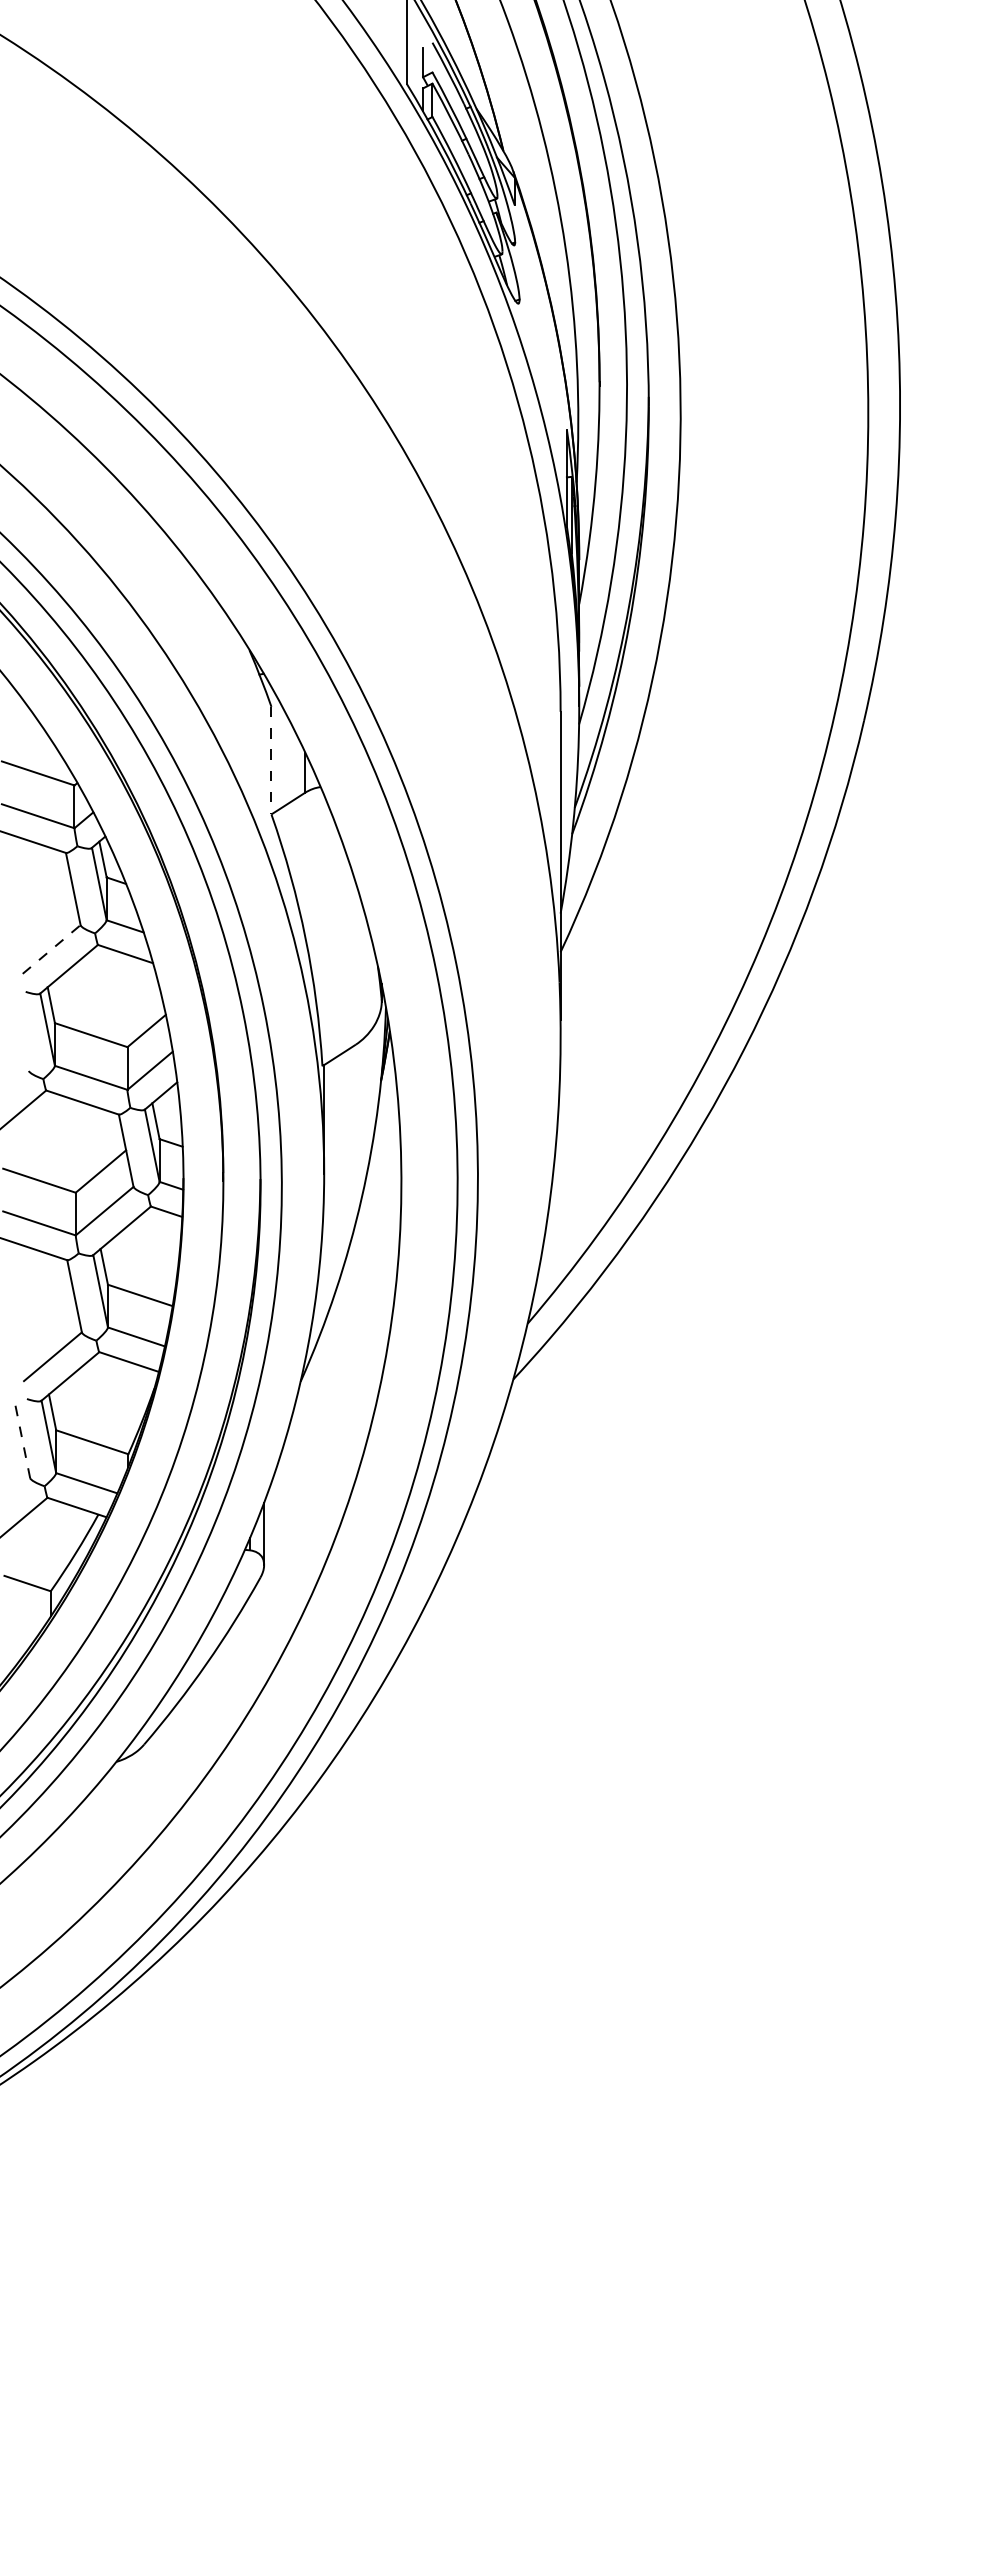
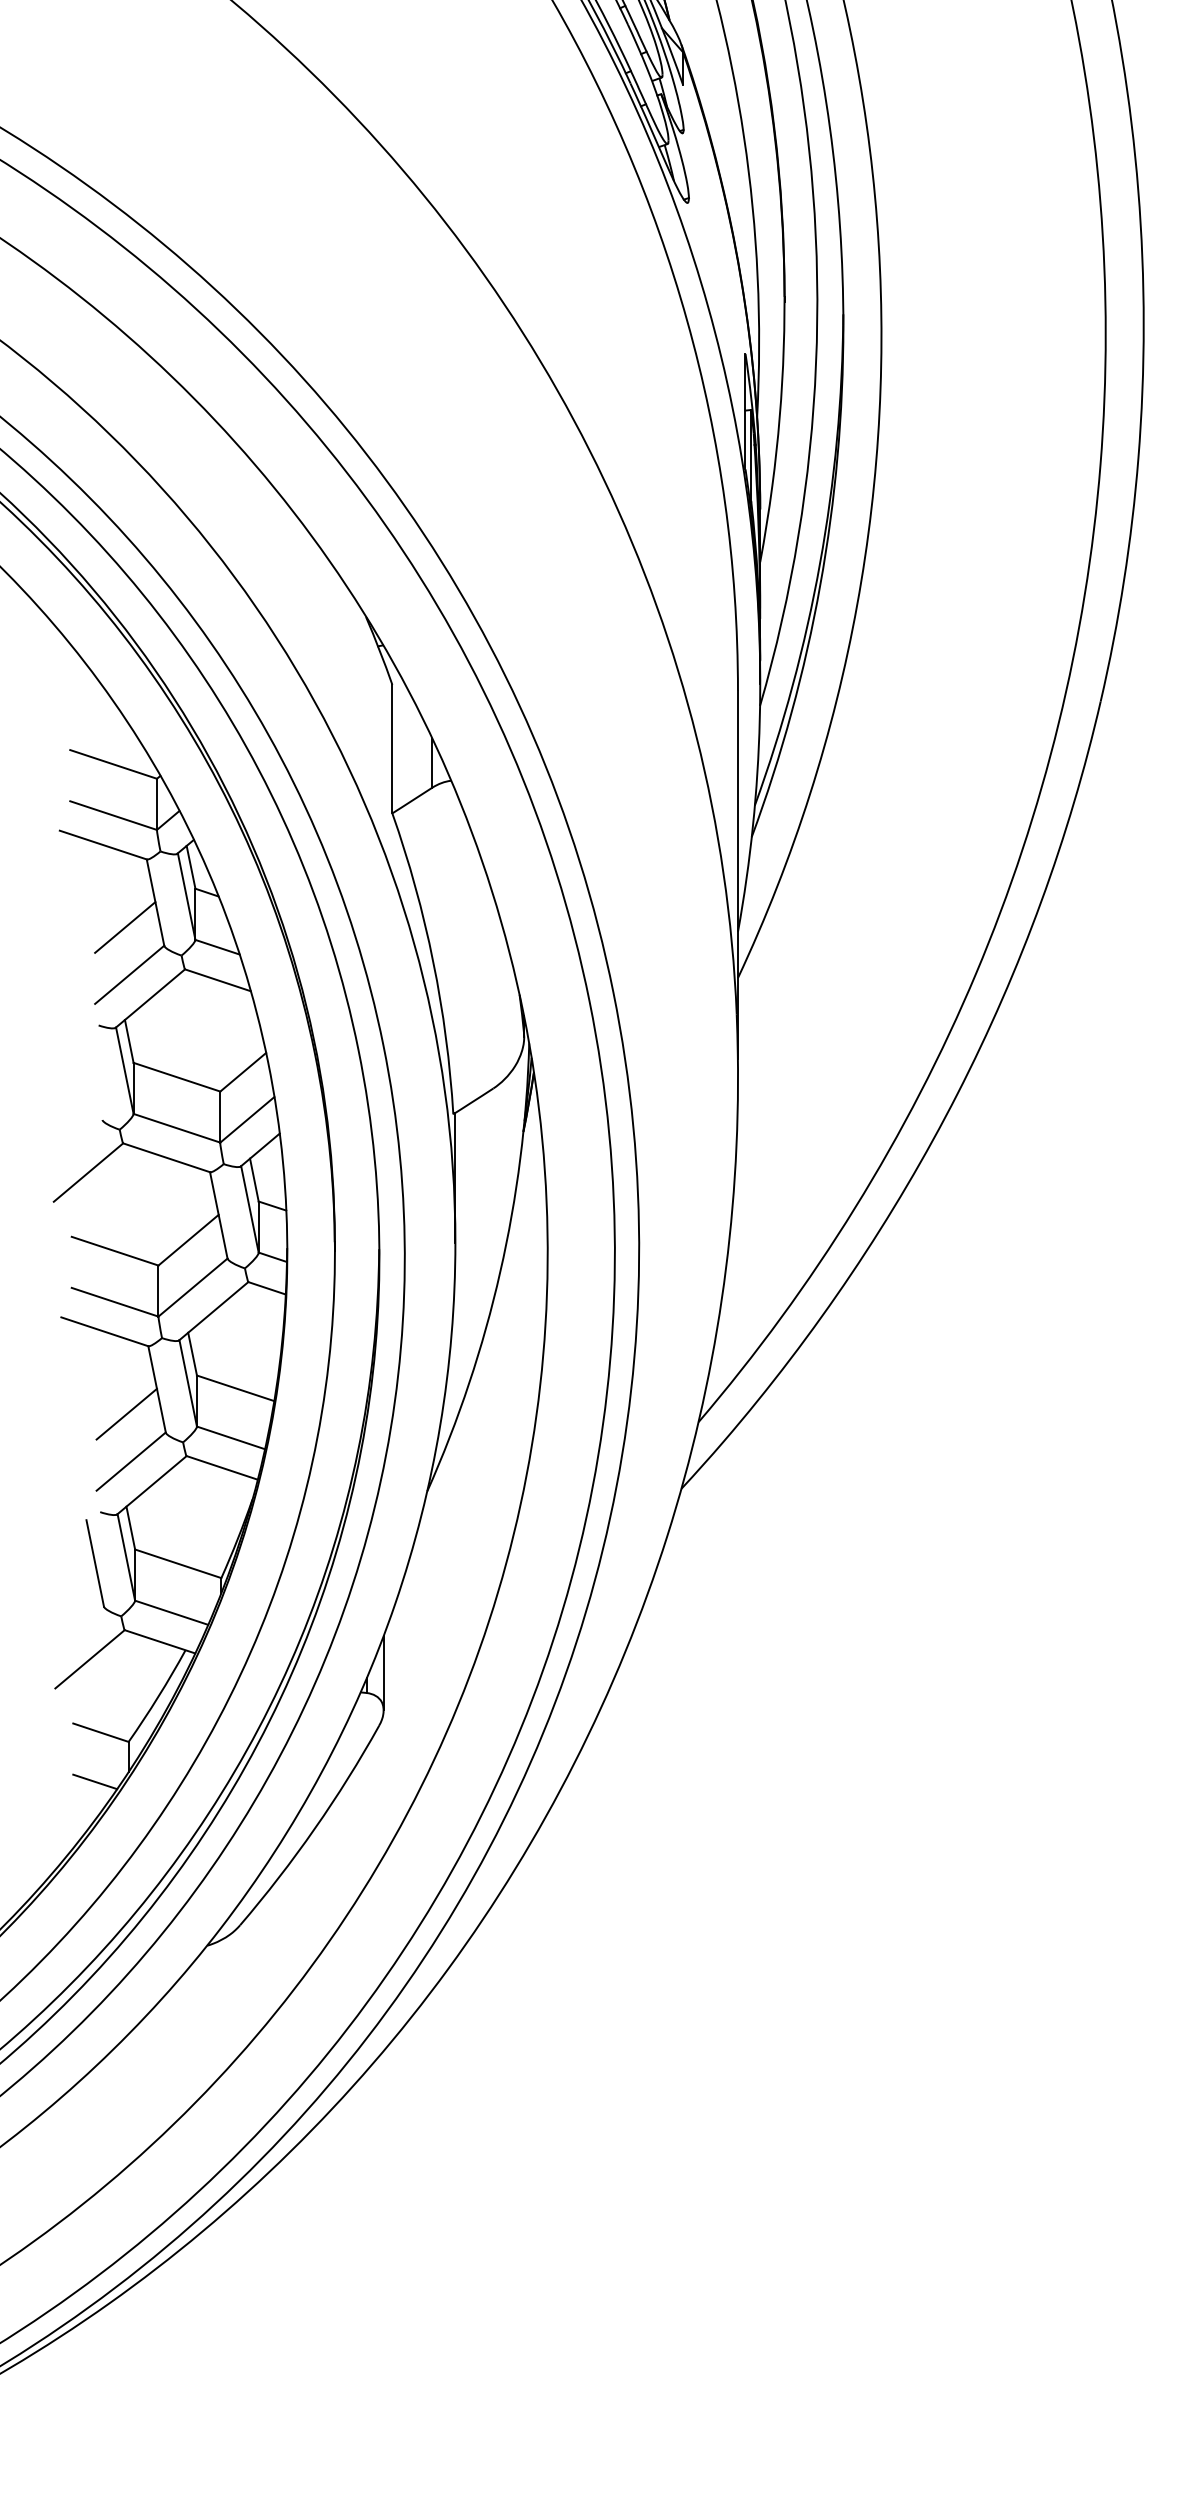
line: (271, 760) -> (392, 748), dashed -> solid
line: (47, 909) -> (124, 927), added
line: (51, 949) -> (129, 974), dashed -> solid
line: (49, 1316) -> (127, 1413), added
line: (22, 1442) -> (94, 1564), dashed -> solid
line: (22, 1624) -> (94, 1781), added

